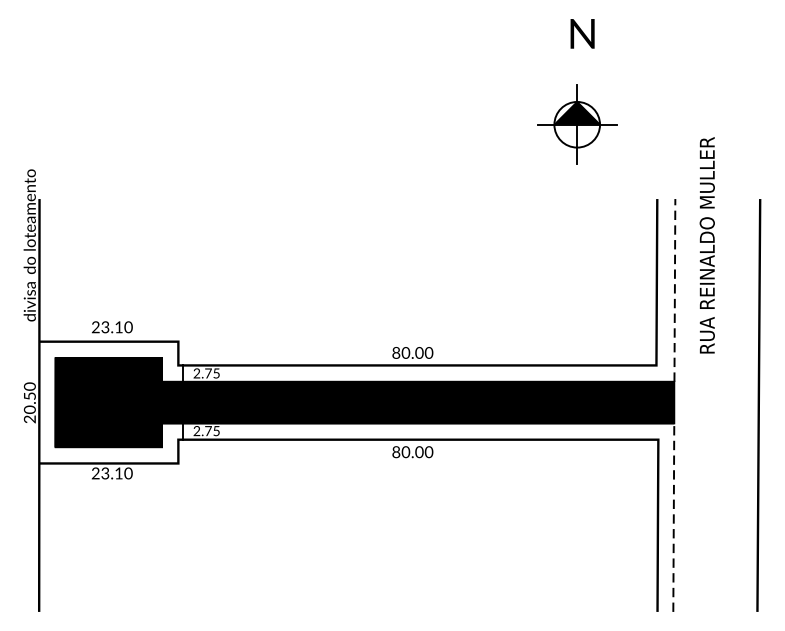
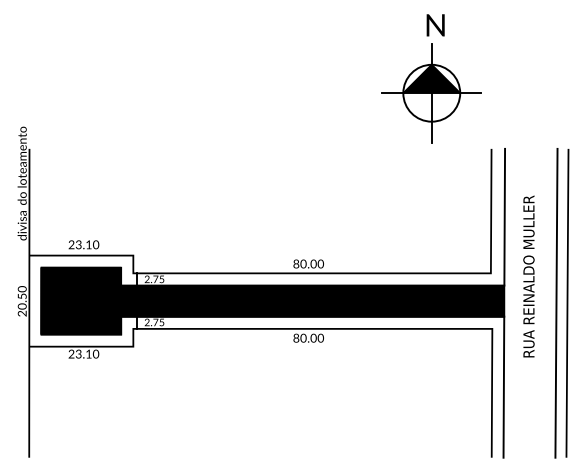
part: (577, 124) -> (431, 93), size x1.67
text: (706, 245) -> (528, 276), moved
line: (674, 289) -> (504, 216), dashed -> solid
line: (744, 404) -> (556, 302), added
line: (673, 518) -> (503, 387), dashed -> solid

